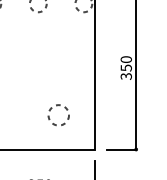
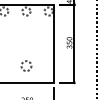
circle: (58, 114) -> (26, 65), moved

